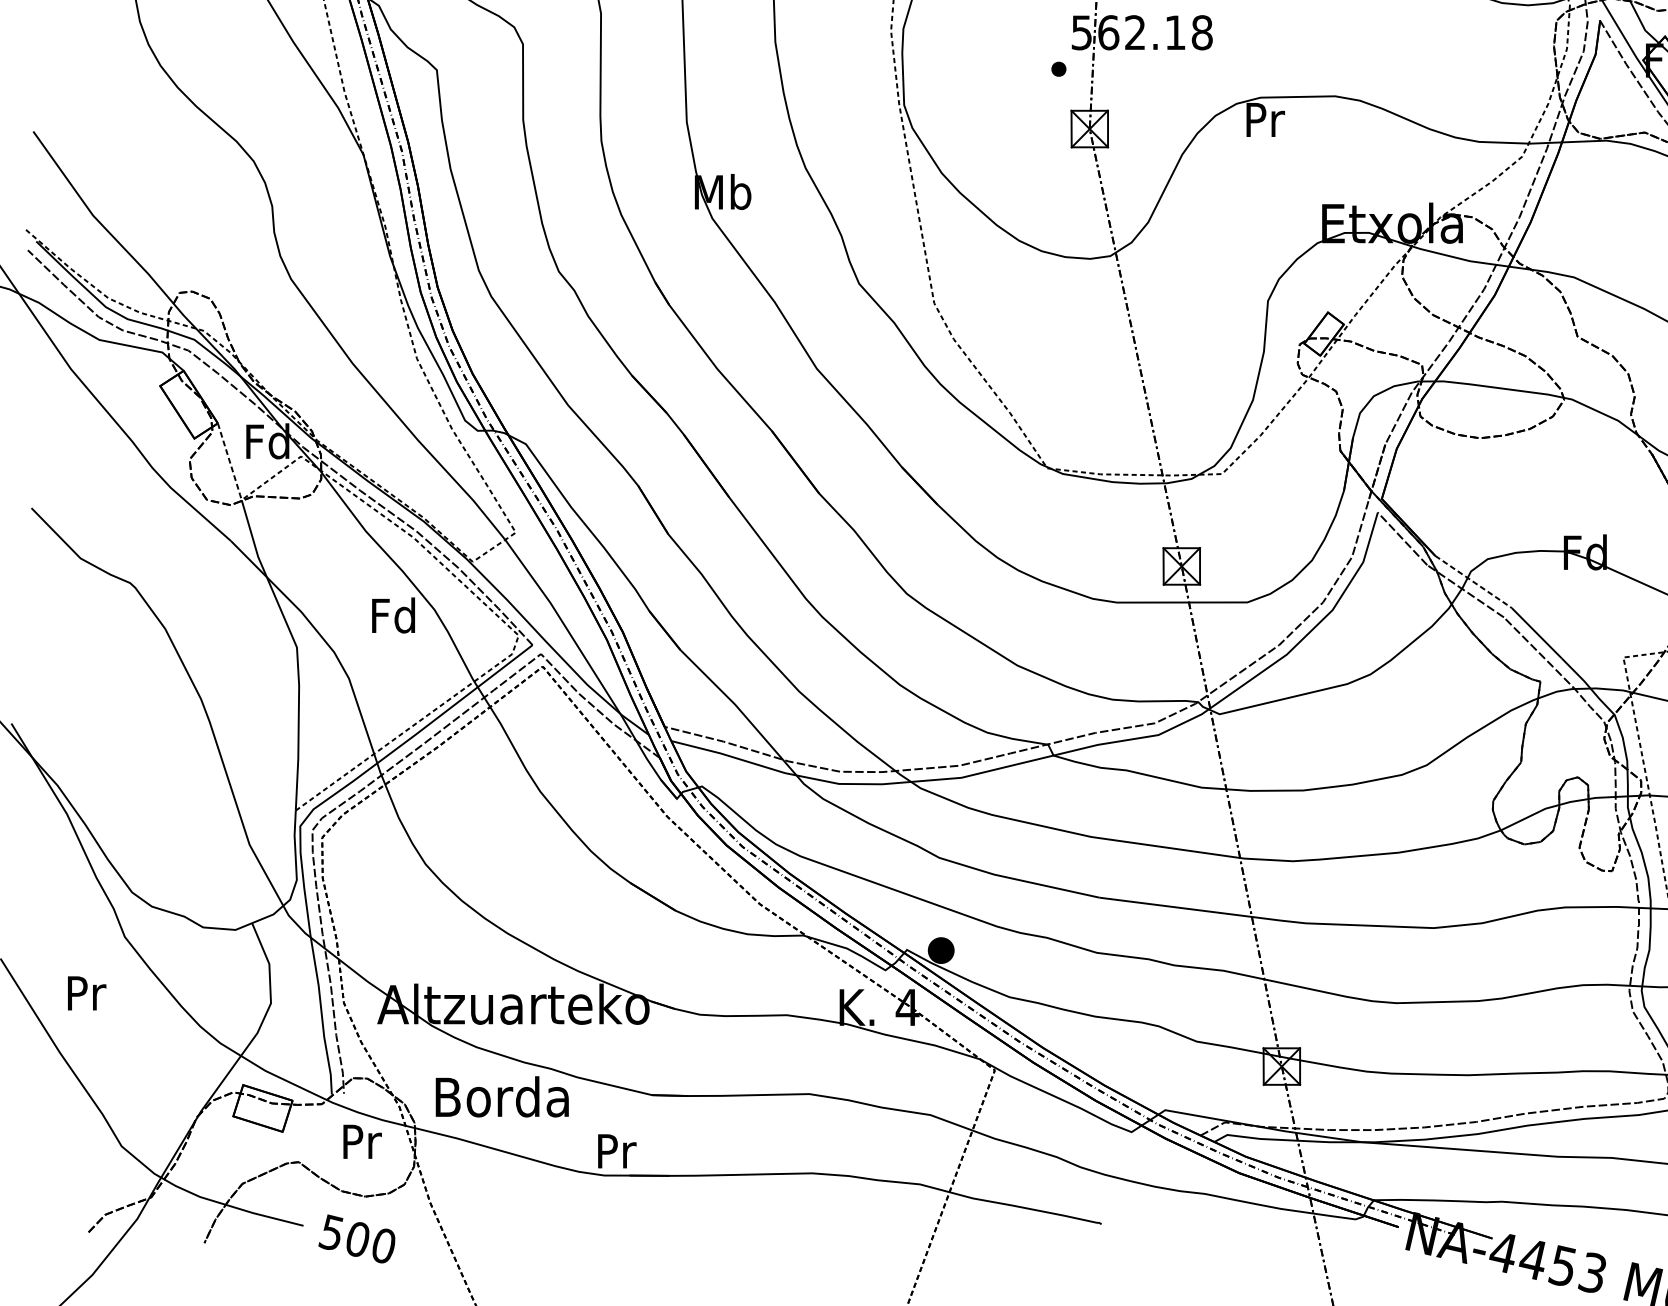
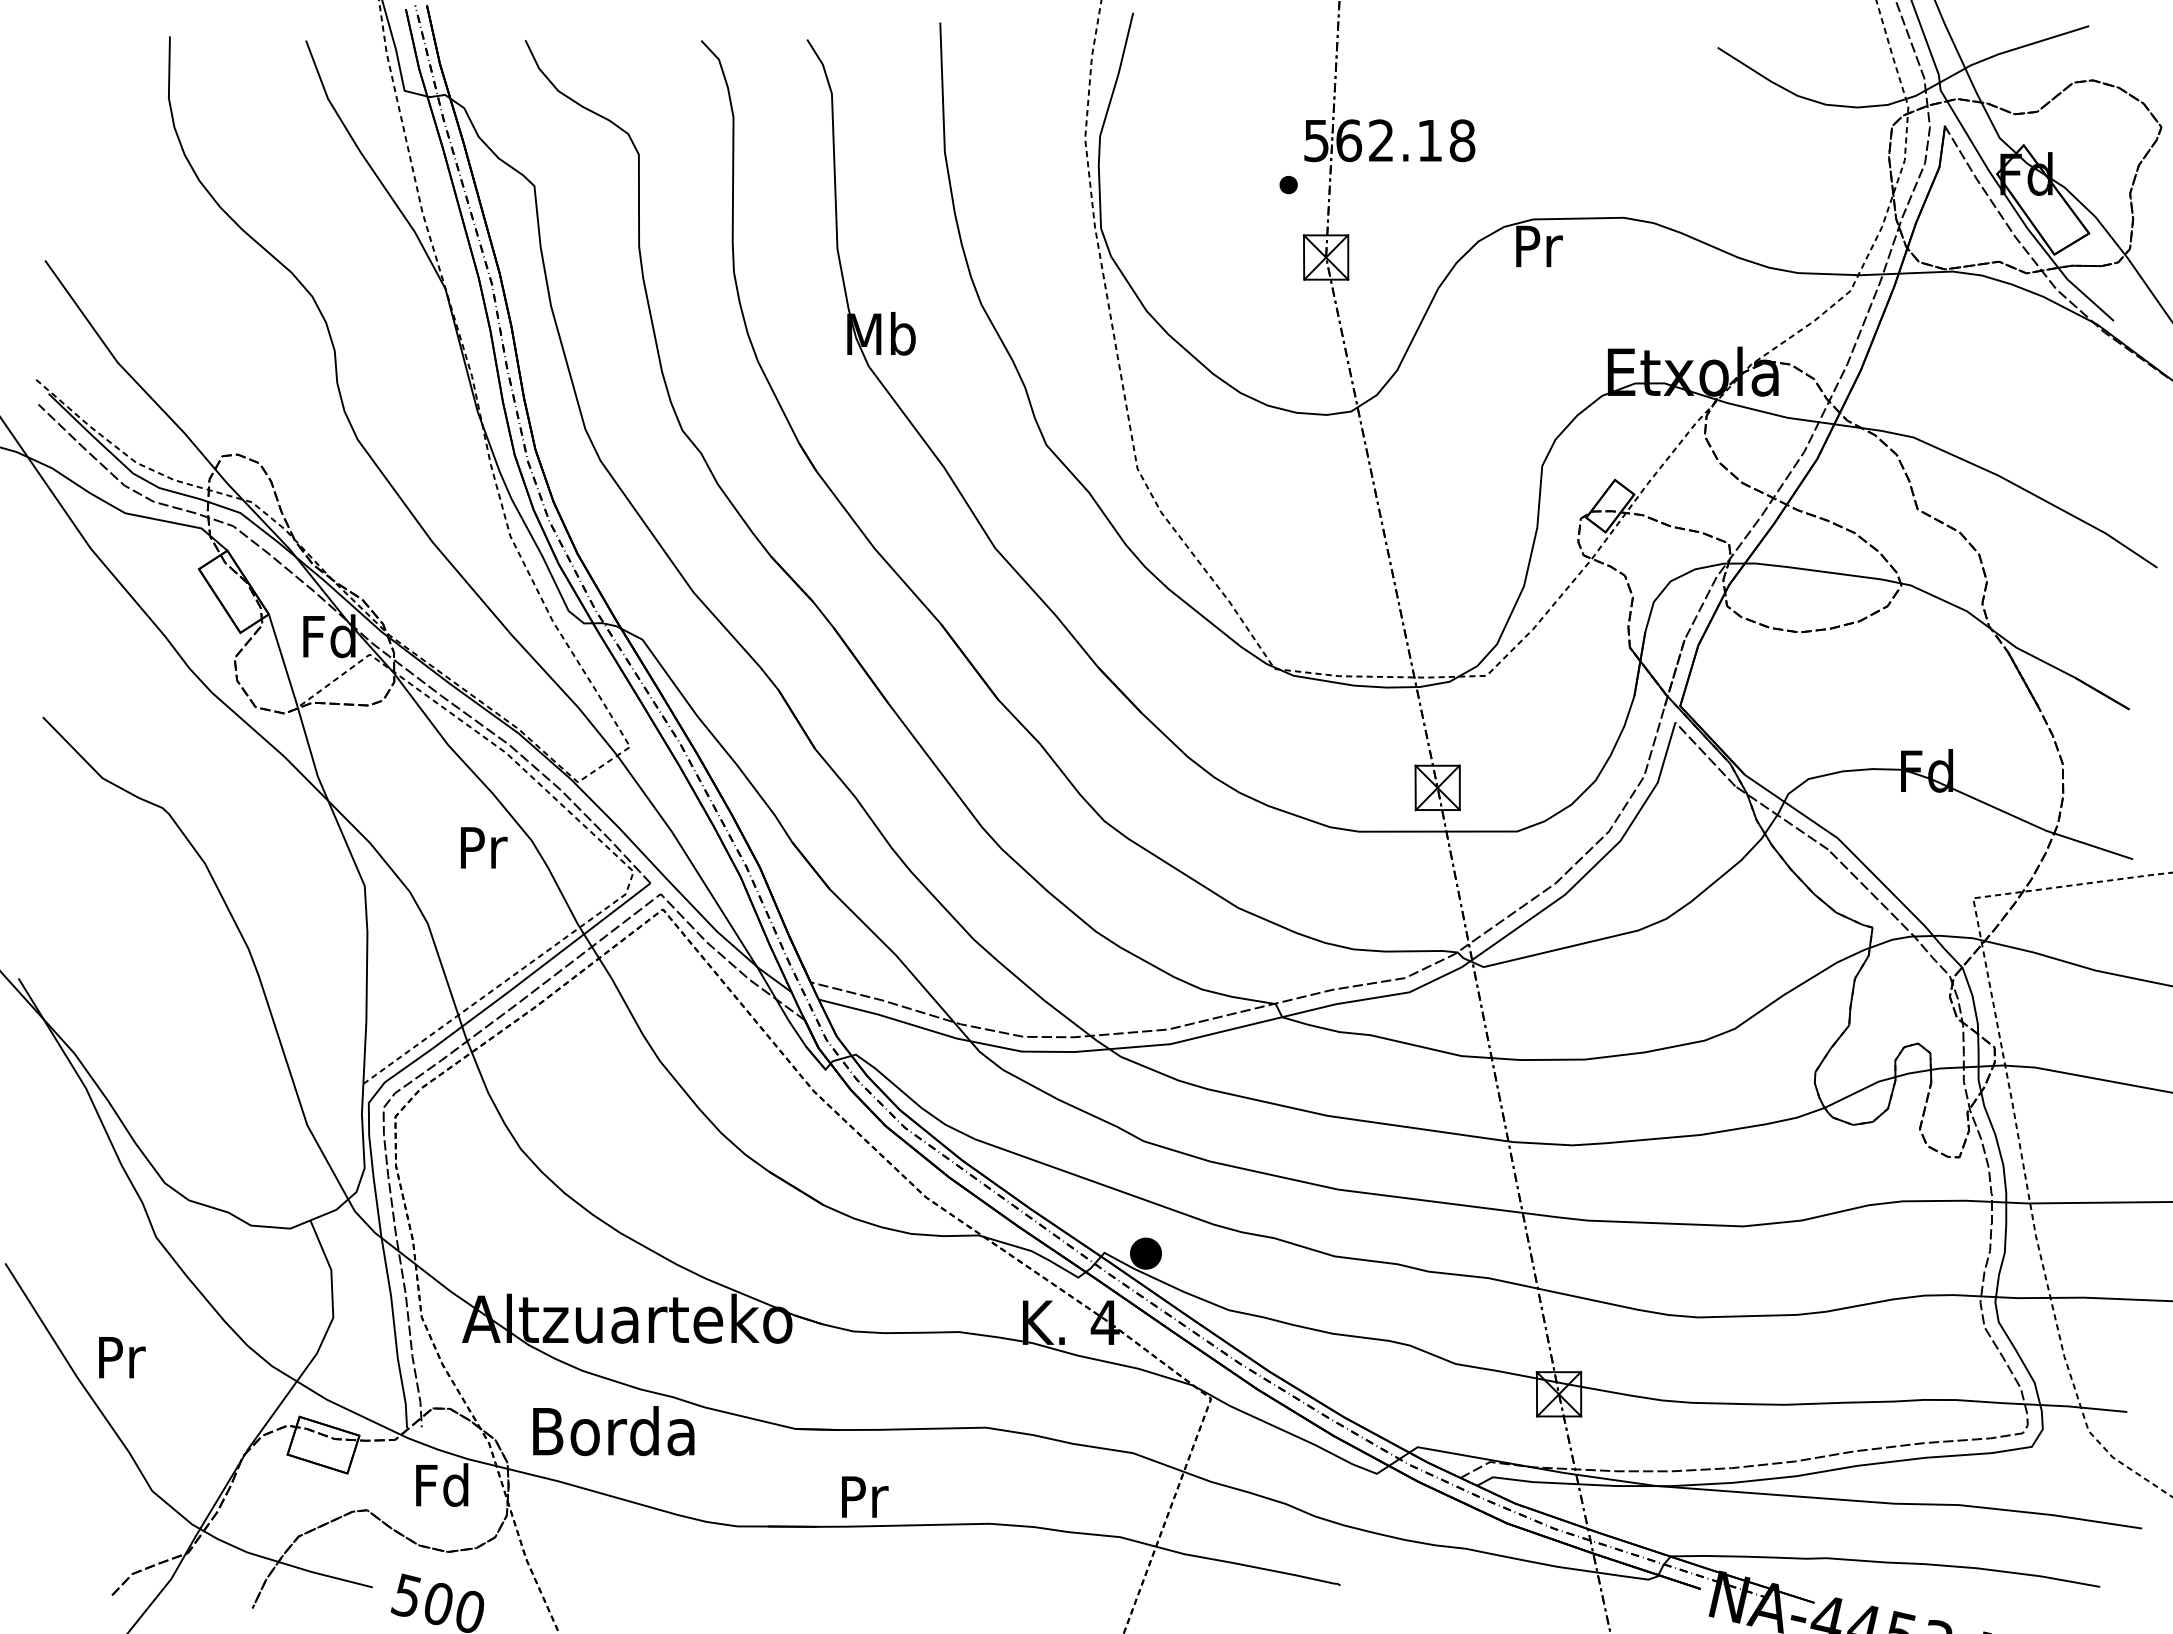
line: (229, 463) -> (283, 662), dashed -> solid
line: (1472, 581) -> (1790, 806), dashed -> solid
text: (393, 615) -> (481, 847), Fd -> Pr
text: (87, 993) -> (122, 1357), moved
text: (361, 1140) -> (442, 1484), Pr -> Fd
text: (617, 1150) -> (865, 1496), moved

